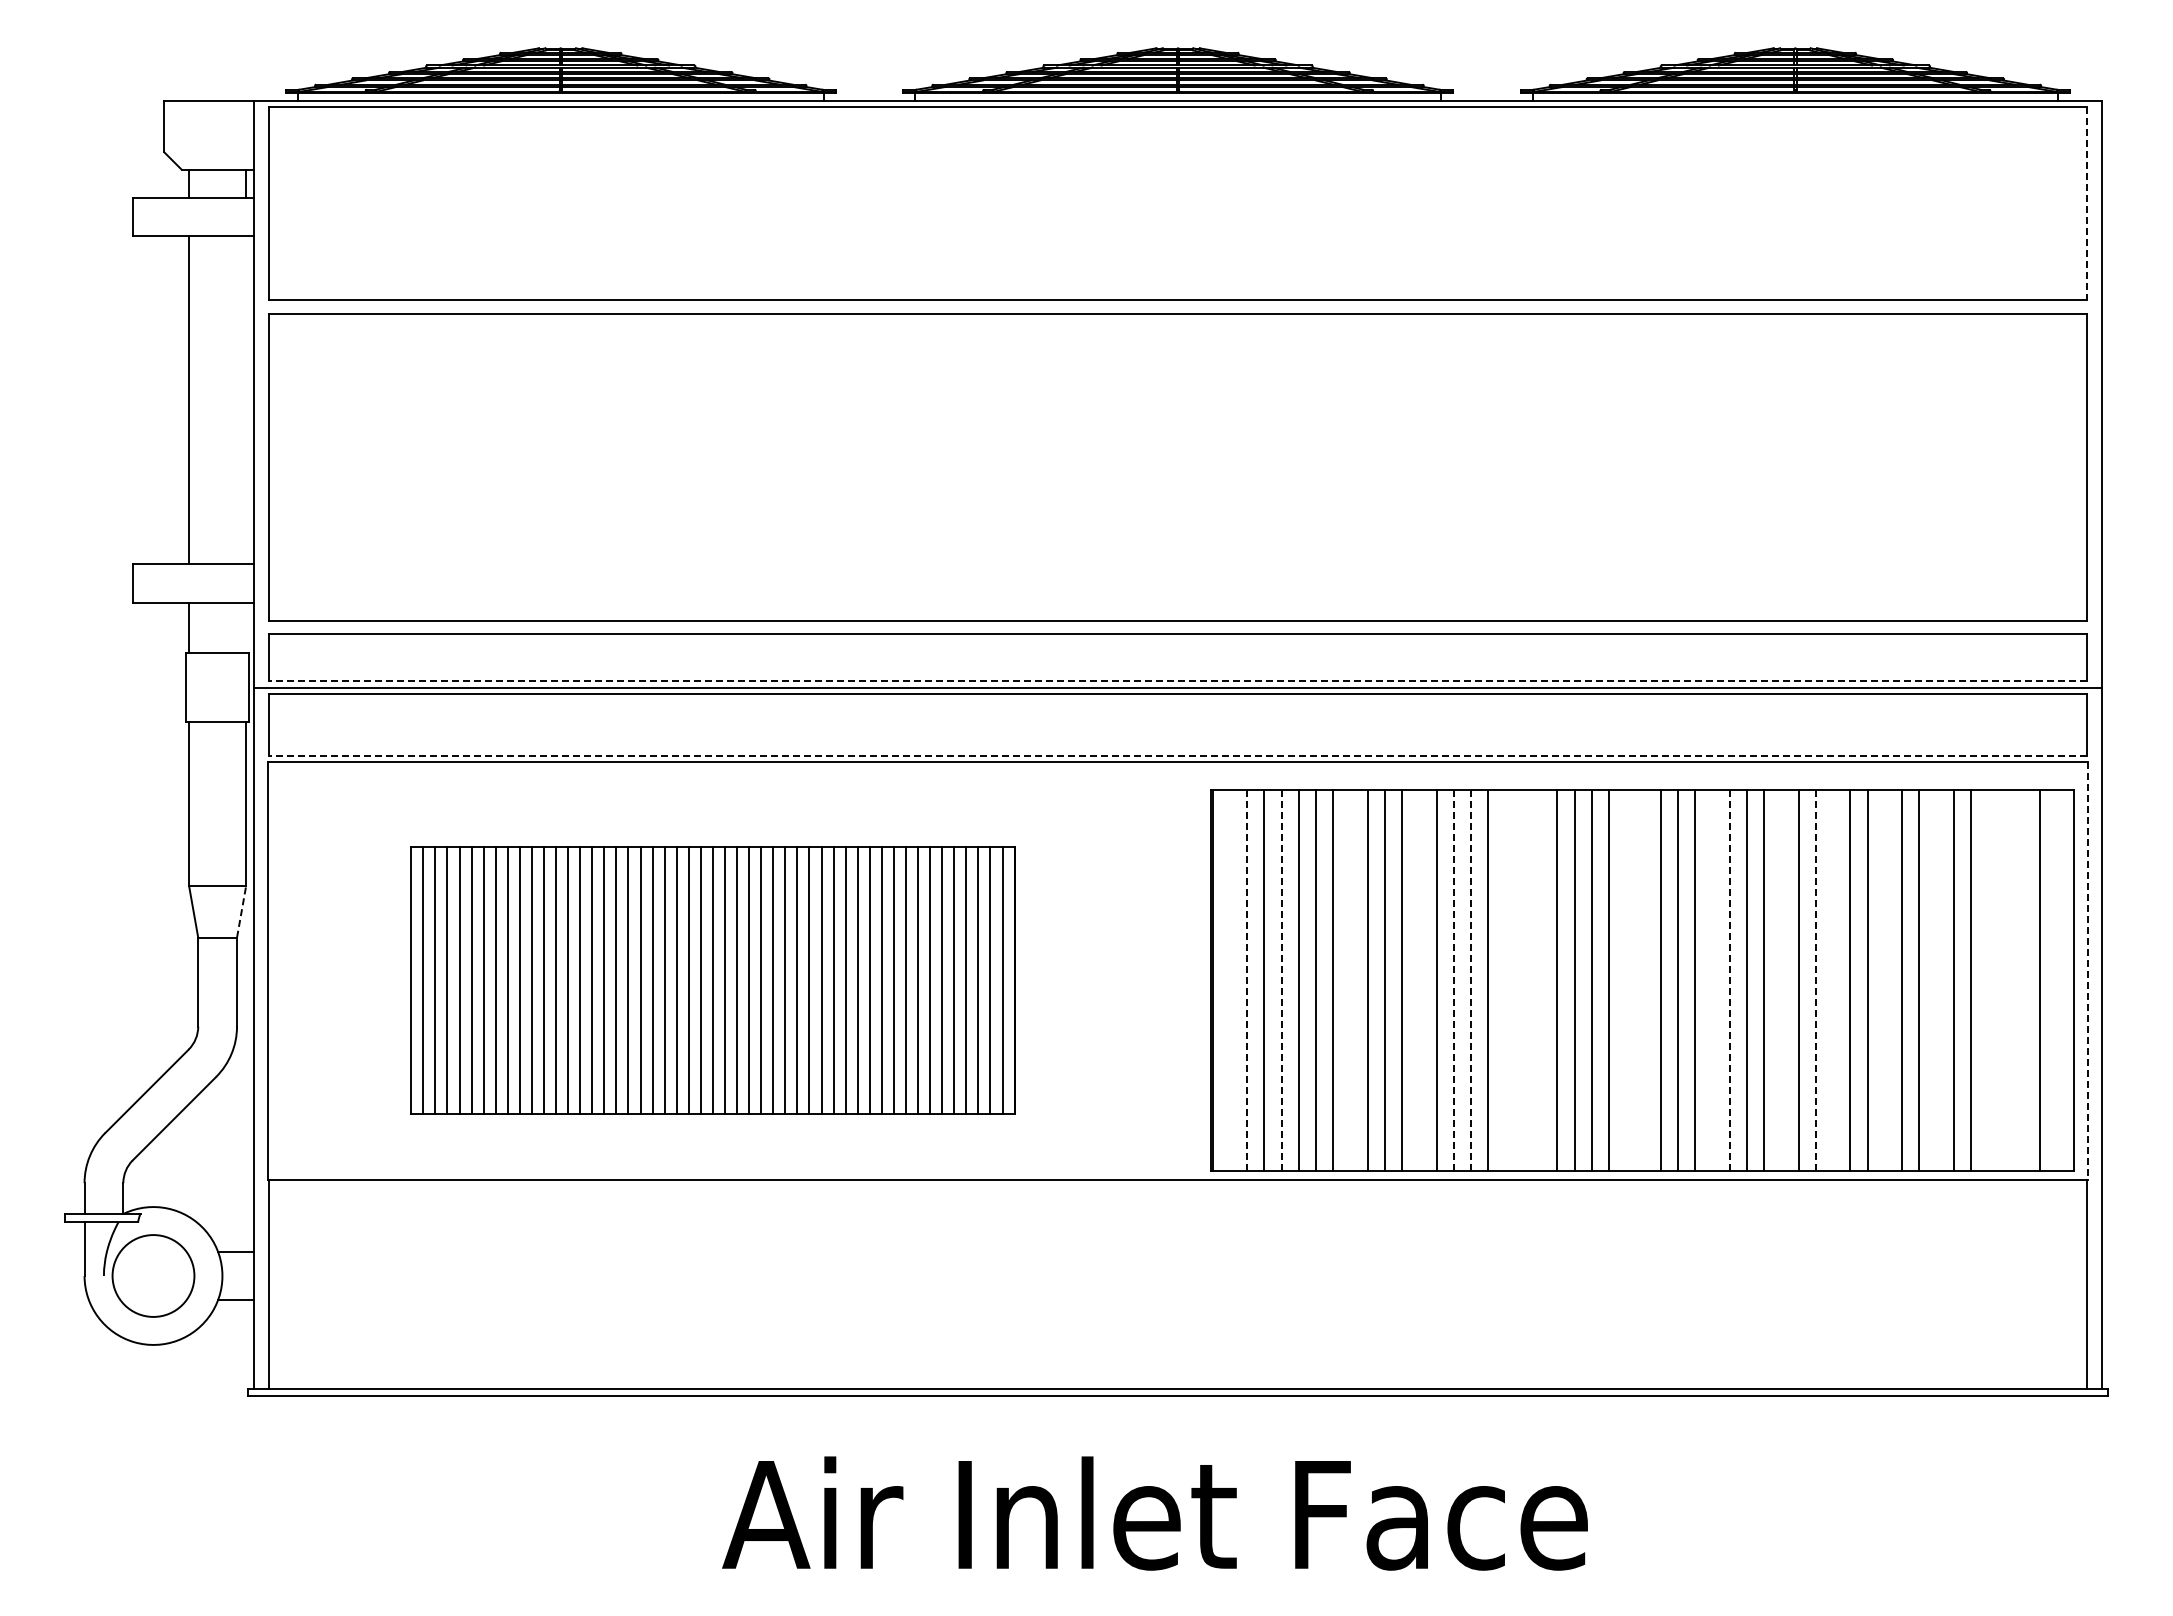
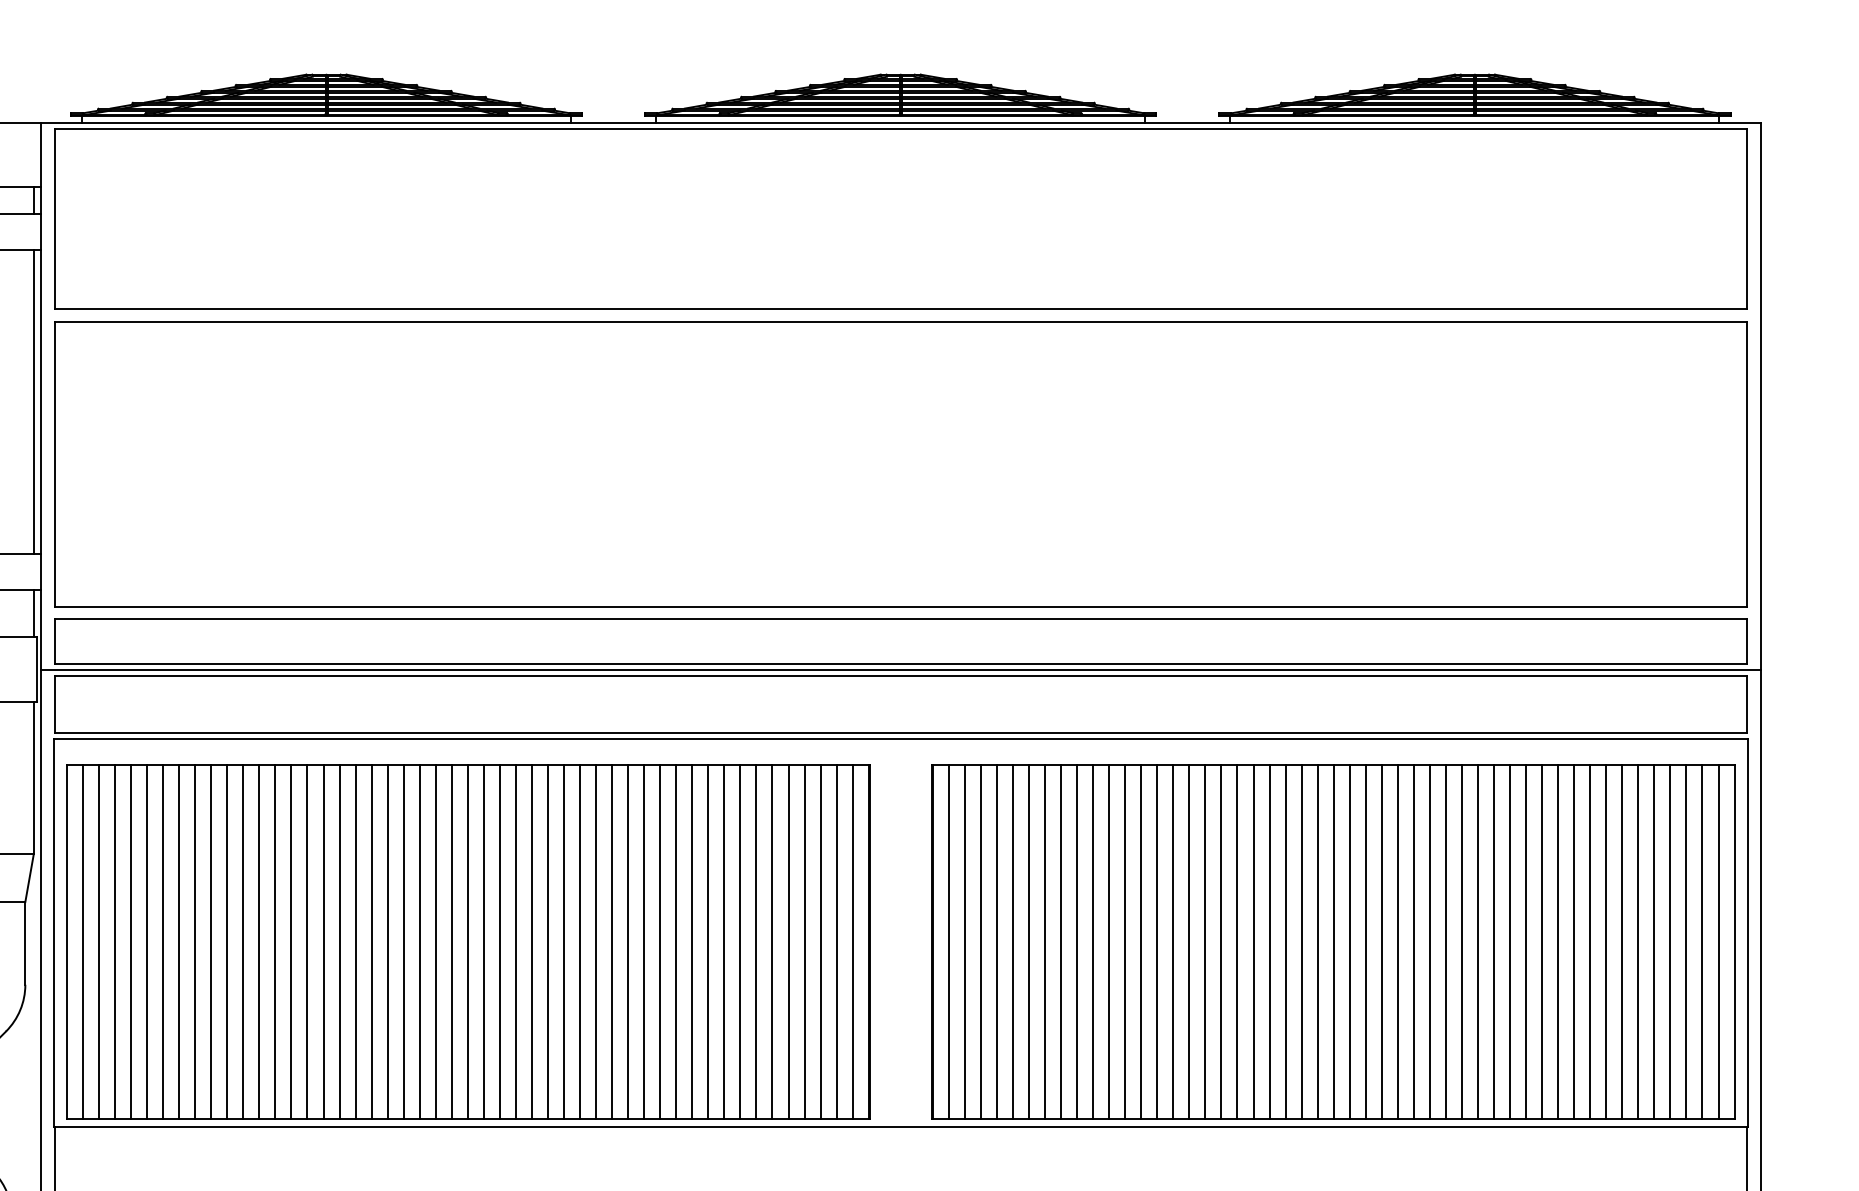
line: (2087, 203) -> (1746, 219), dashed -> solid
line: (246, 399) -> (34, 401), added
line: (246, 627) -> (34, 613), added
line: (1177, 681) -> (900, 663), dashed -> solid
line: (1177, 755) -> (900, 732), dashed -> solid
line: (241, 911) -> (29, 877), dashed -> solid
line: (2088, 971) -> (1747, 933), dashed -> solid
part: (713, 980) -> (468, 941), size x1.43
line: (1229, 980) -> (948, 941), added
line: (1247, 980) -> (965, 941), dashed -> solid
line: (1281, 980) -> (996, 941), dashed -> solid
line: (1350, 980) -> (1061, 941), added
line: (1419, 980) -> (1125, 941), added
line: (1453, 980) -> (1156, 941), dashed -> solid
line: (1471, 980) -> (1173, 941), dashed -> solid
line: (1505, 980) -> (1205, 941), added
line: (1522, 980) -> (1221, 941), added
line: (1540, 980) -> (1237, 941), added
line: (1626, 980) -> (1317, 941), added
line: (1643, 980) -> (1333, 941), added
line: (1712, 980) -> (1397, 941), added
line: (1729, 980) -> (1413, 941), dashed -> solid
line: (1781, 980) -> (1462, 941), added
line: (1815, 980) -> (1493, 941), dashed -> solid
line: (1833, 980) -> (1510, 941), added
line: (1884, 980) -> (1557, 941), added
line: (1936, 980) -> (1606, 941), added
line: (1988, 980) -> (1654, 941), added
line: (2005, 980) -> (1670, 941), added
line: (2022, 980) -> (1686, 941), added
line: (2057, 980) -> (1718, 941), added

